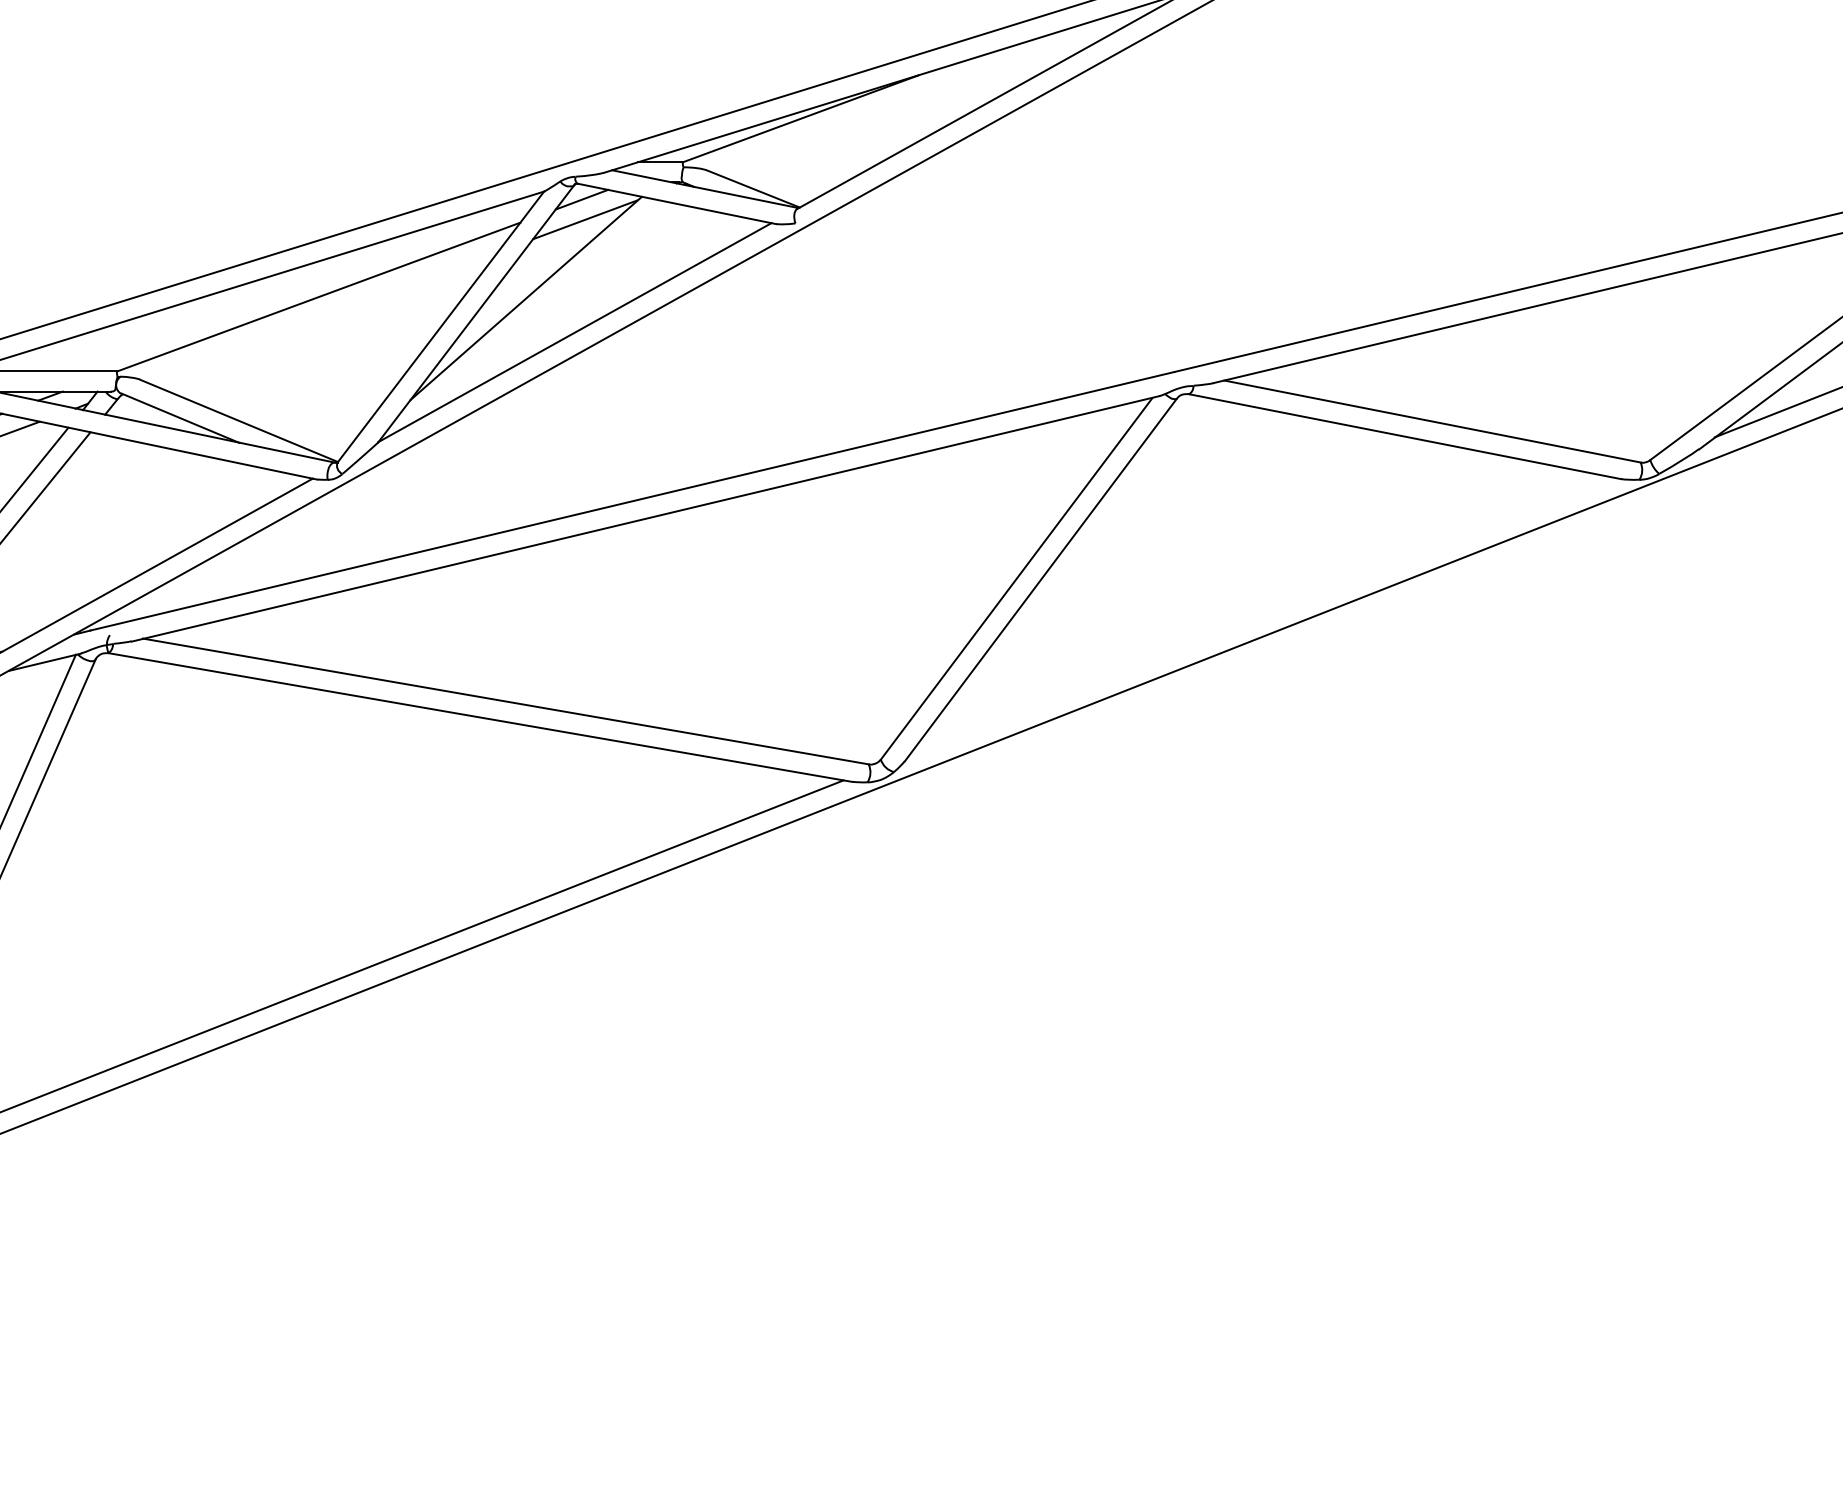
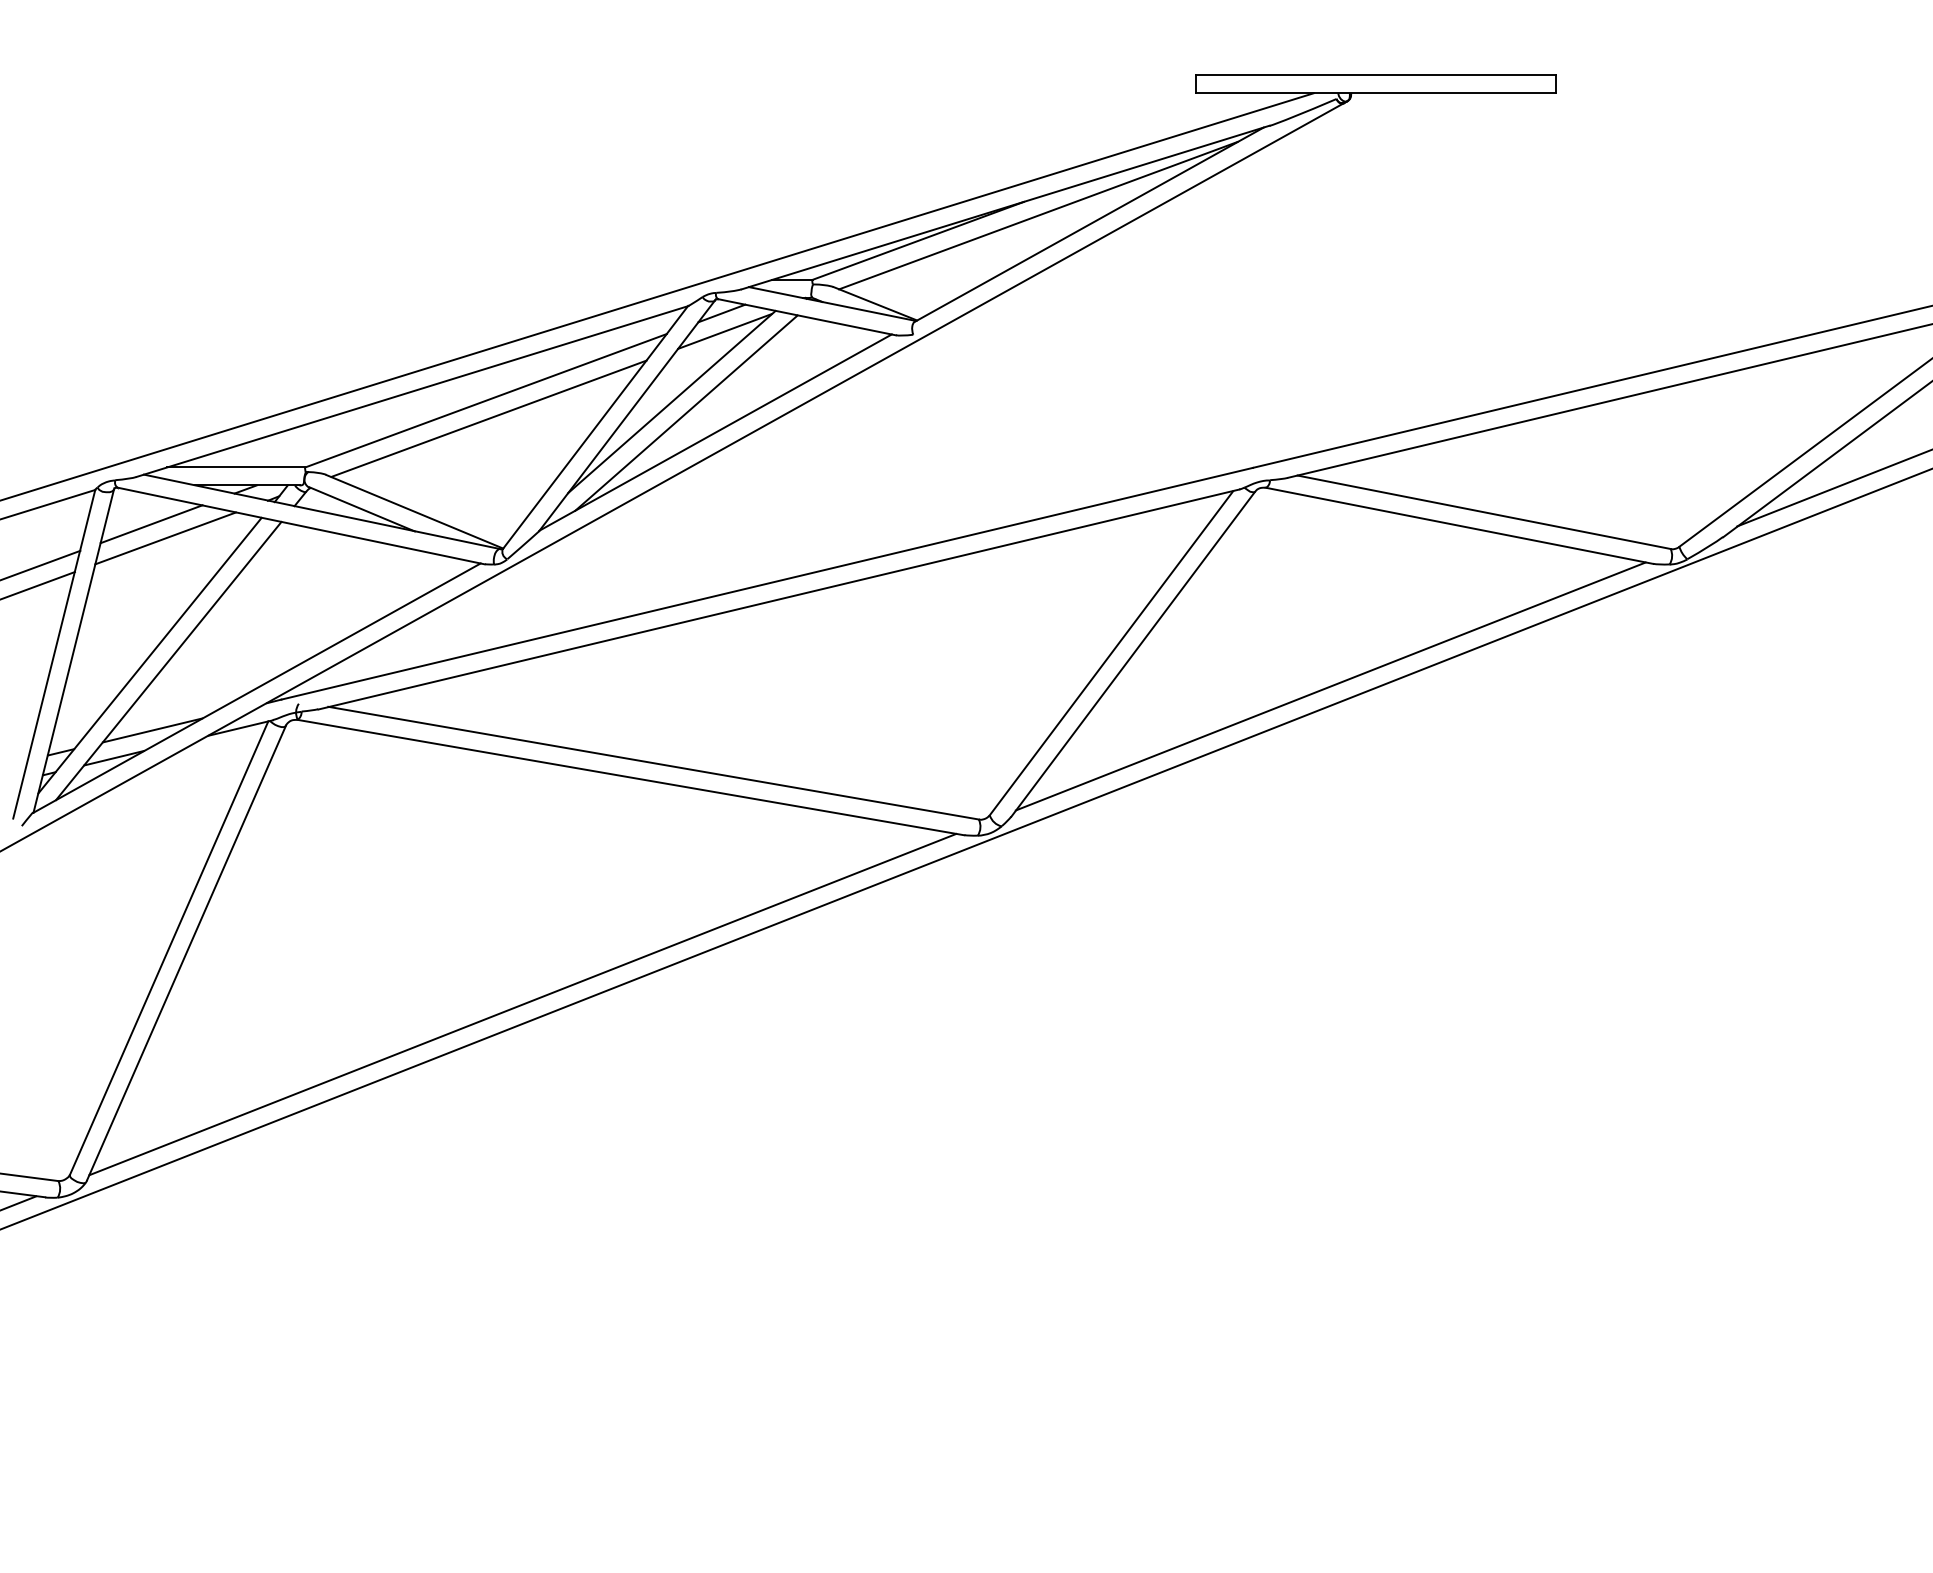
line: (935, 90) -> (1038, 215), added
line: (542, 310) -> (686, 412), added
line: (321, 316) -> (488, 418), added
line: (1261, 615) -> (1330, 686), added

